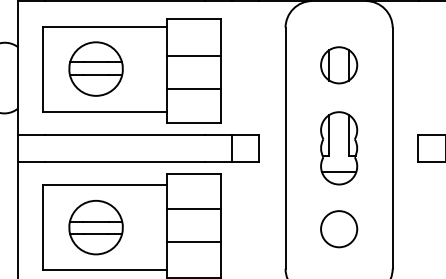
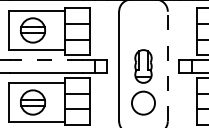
part: (339, 64) -> (143, 28), removed
line: (125, 135) -> (46, 60), solid -> dashed
line: (391, 148) -> (167, 66), solid -> dashed
circle: (339, 229) -> (143, 103), size x1.4

